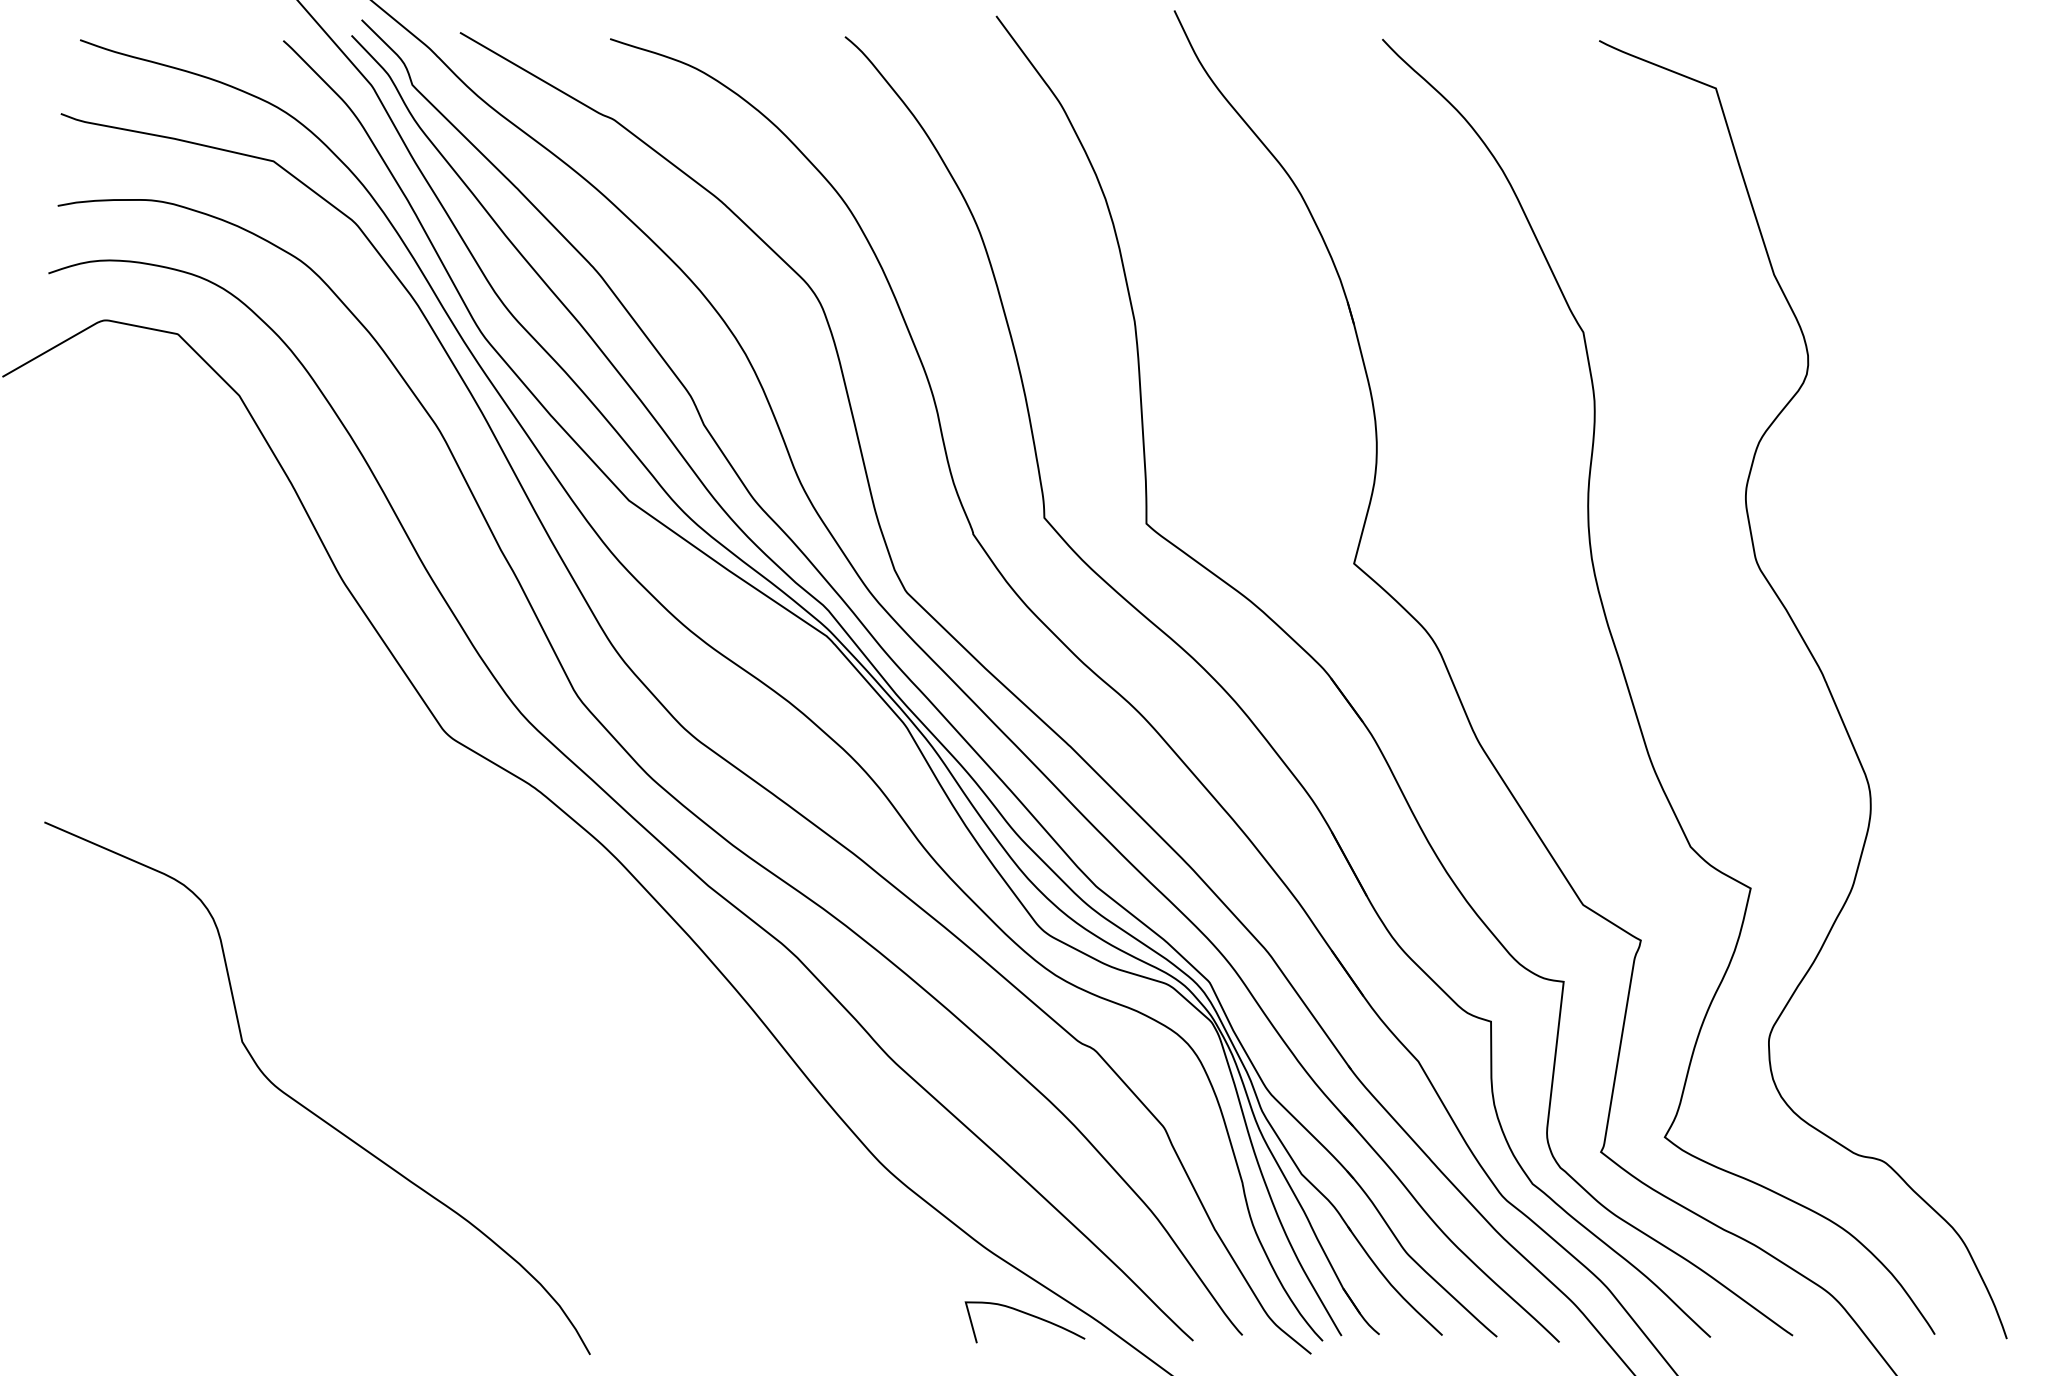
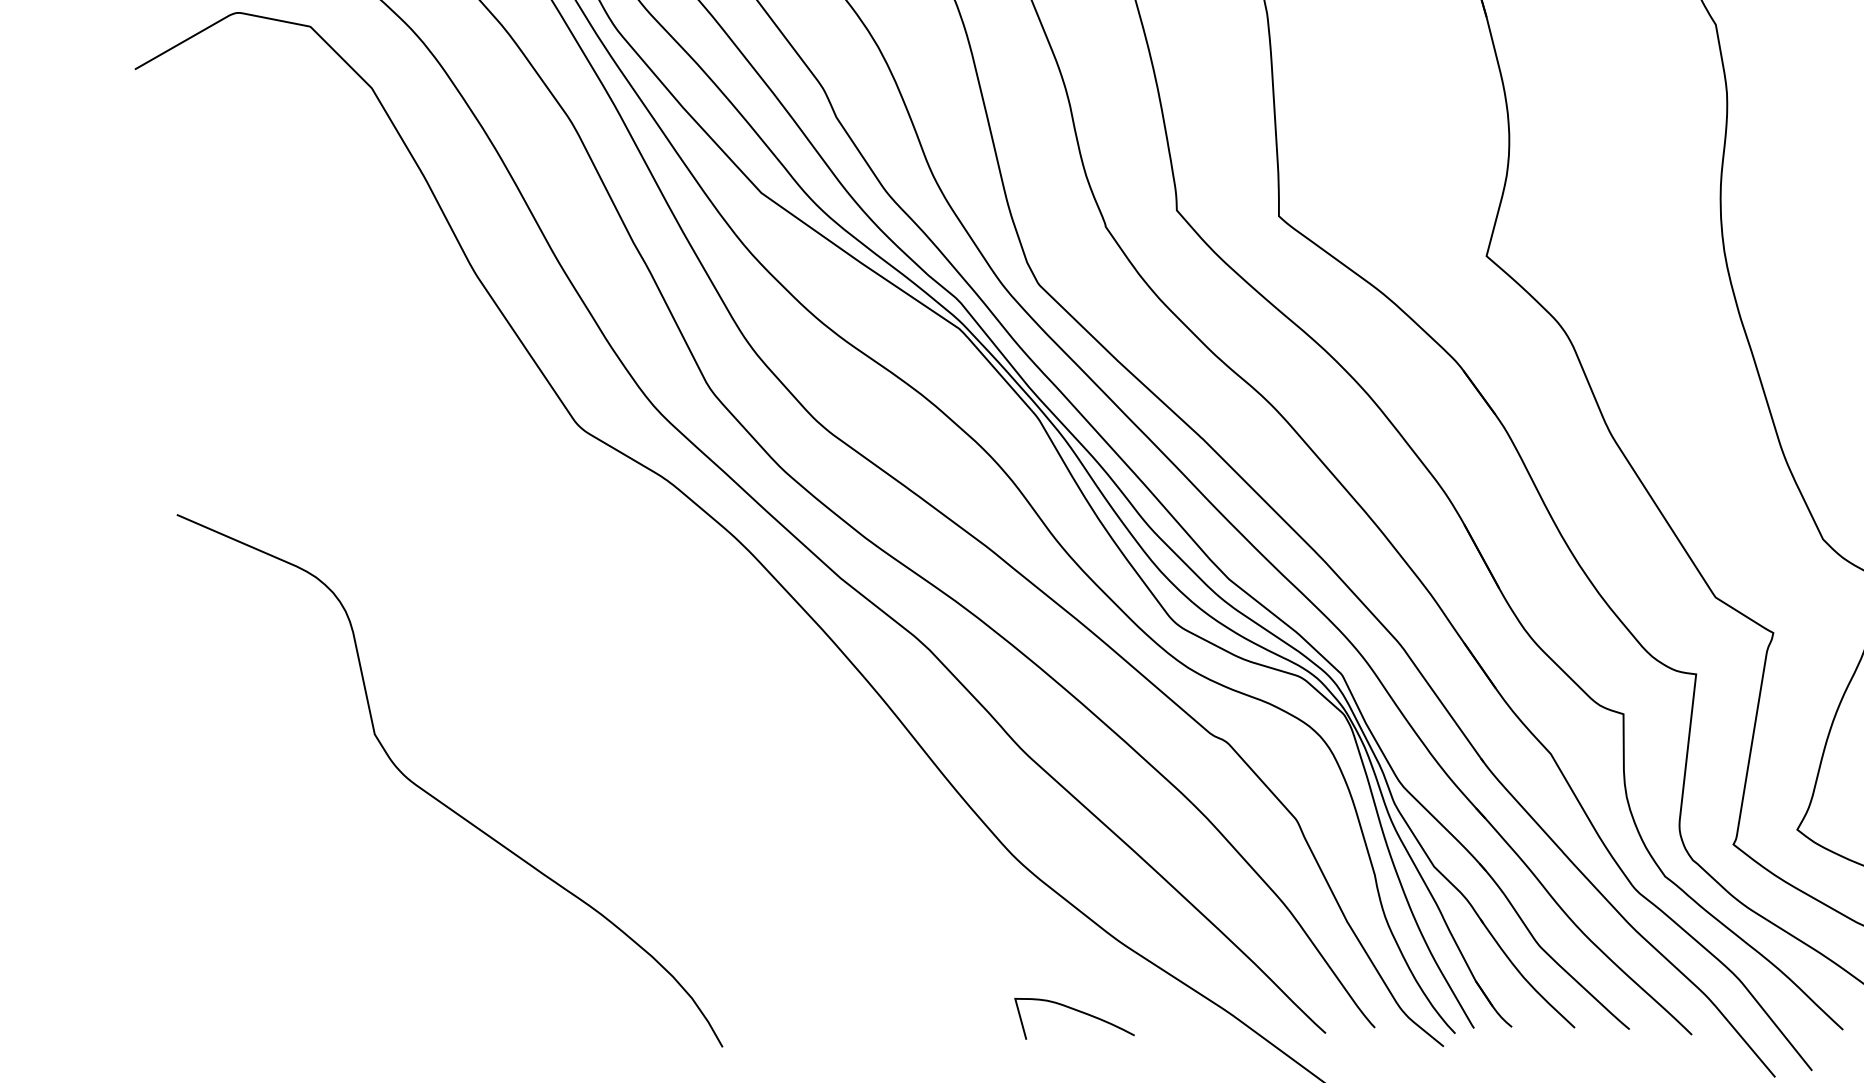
curve: (1025, 1314) -> (1074, 1011), moved

